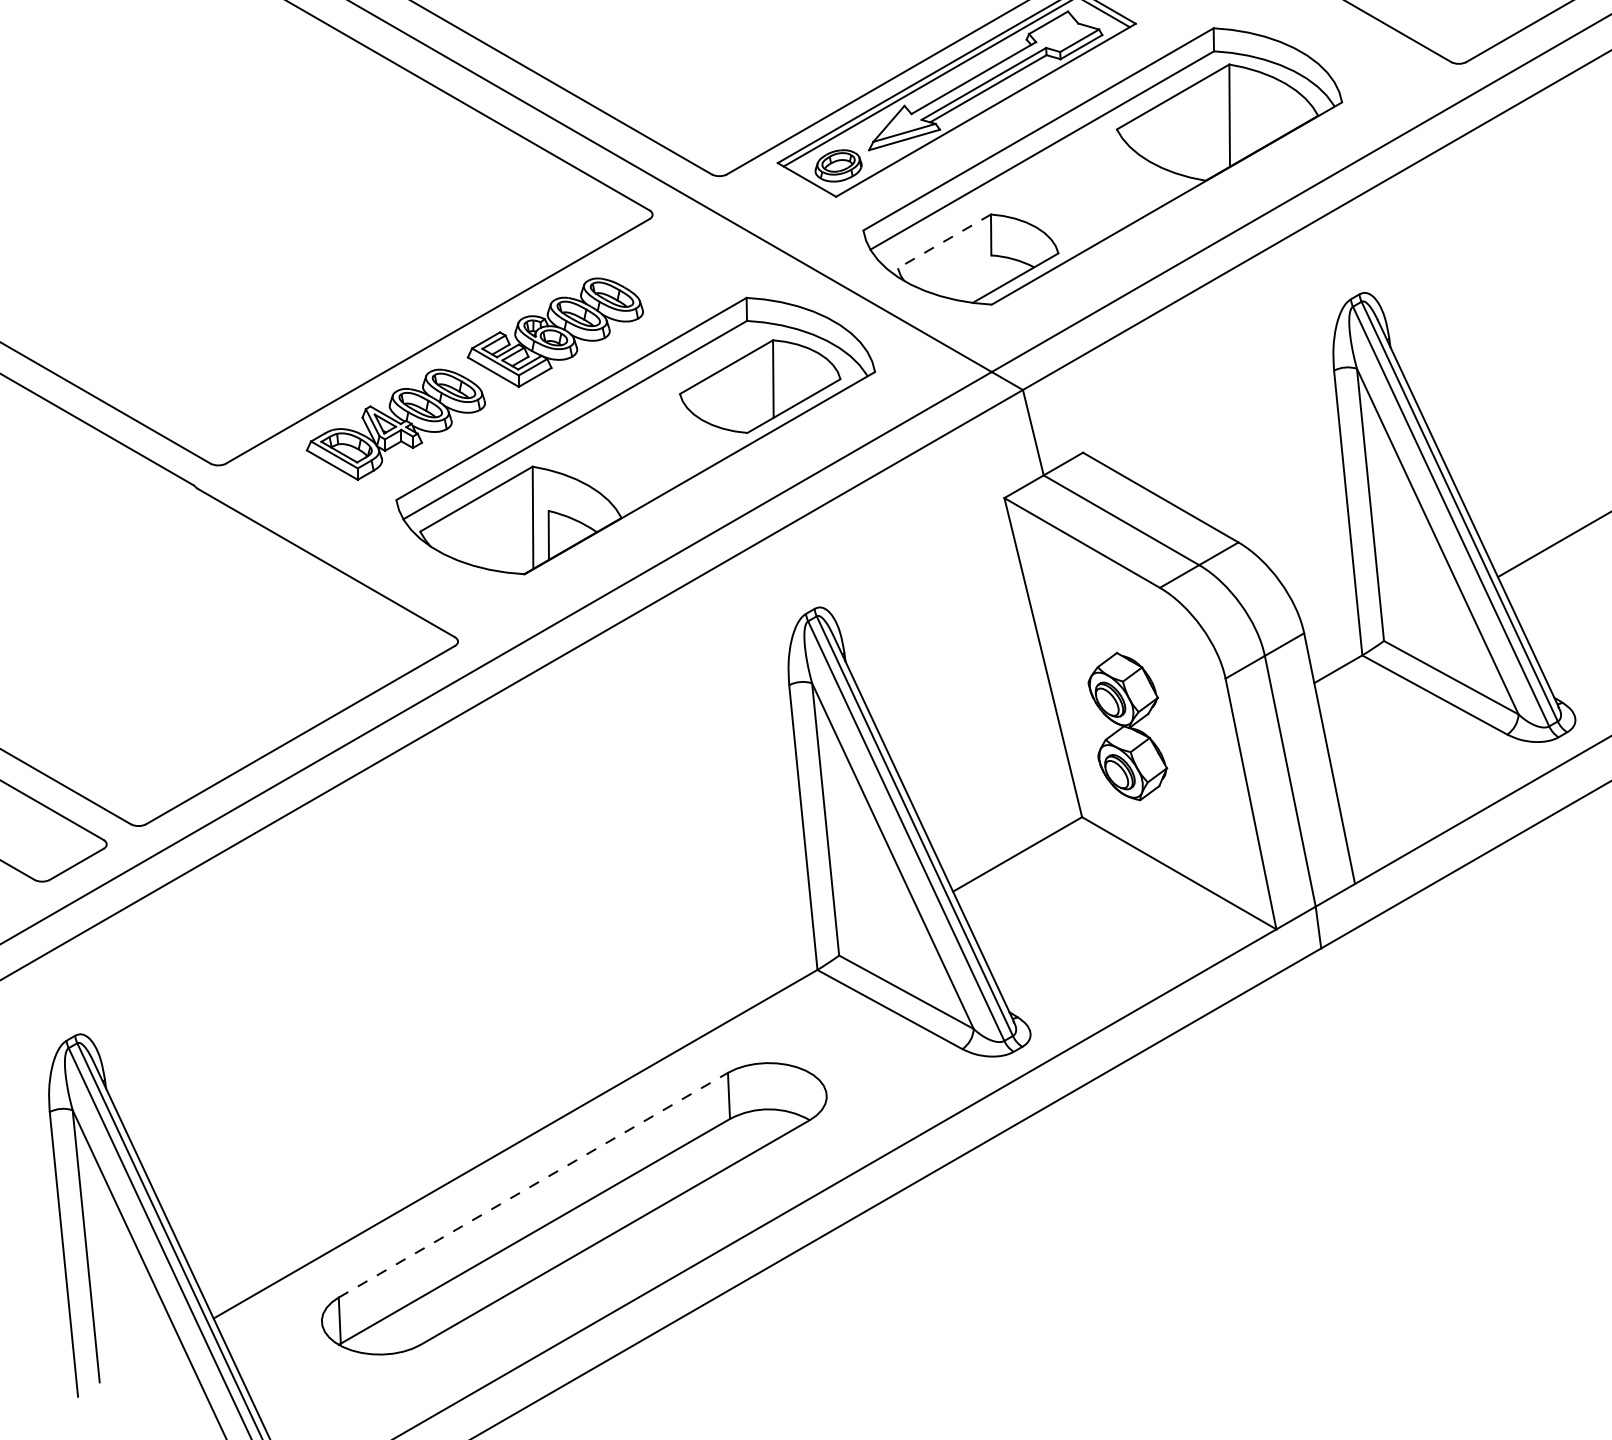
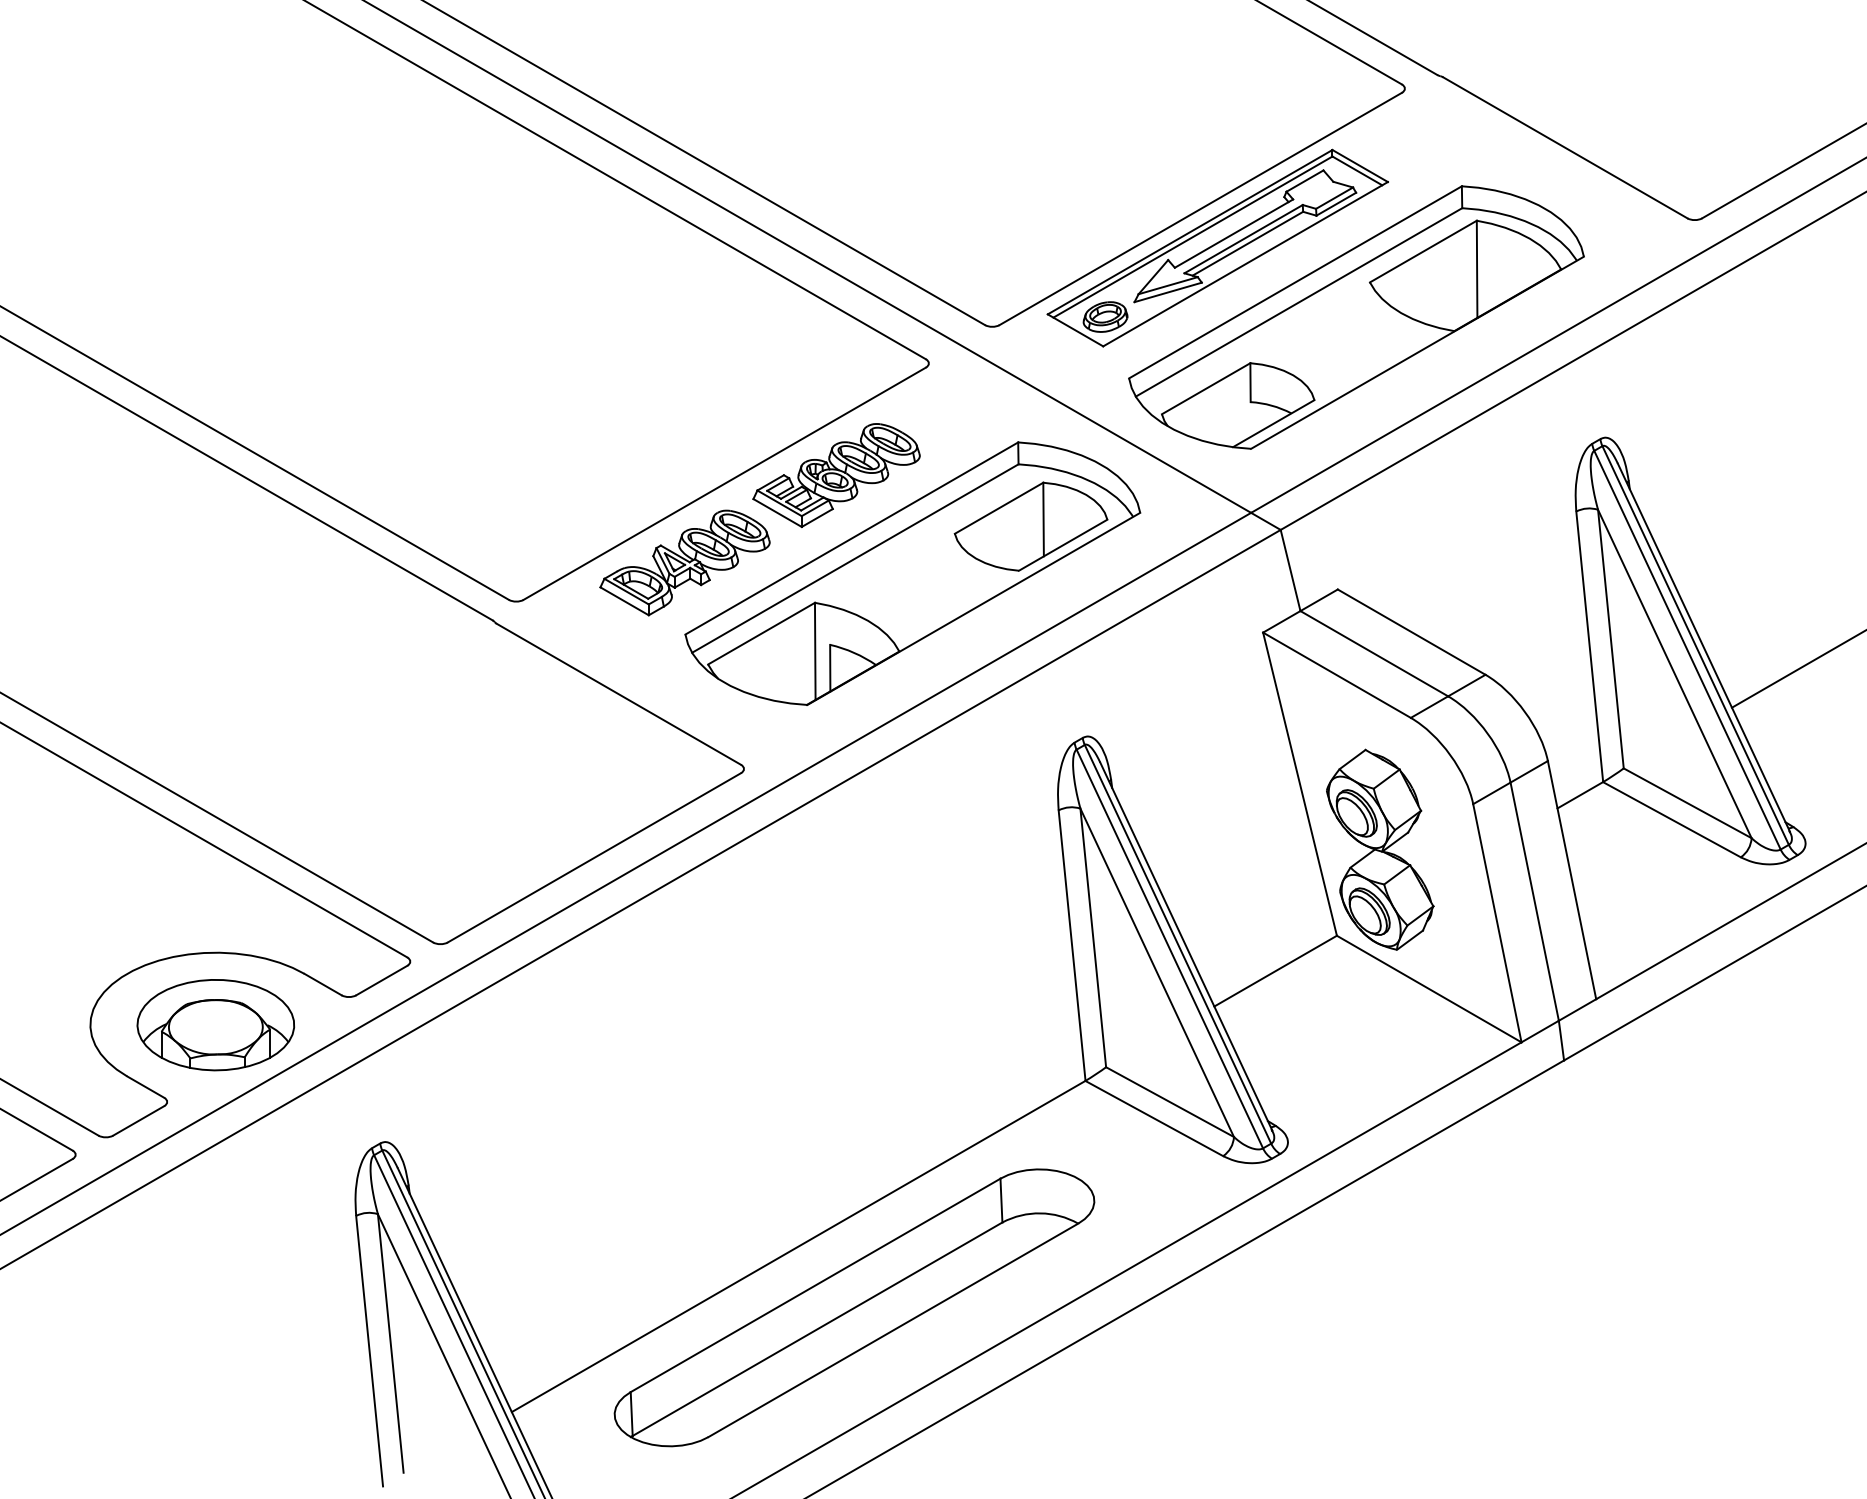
line: (943, 241) -> (1205, 388), dashed -> solid
part: (1127, 726) -> (1380, 849), size x1.43
line: (534, 1185) -> (816, 1285), dashed -> solid

